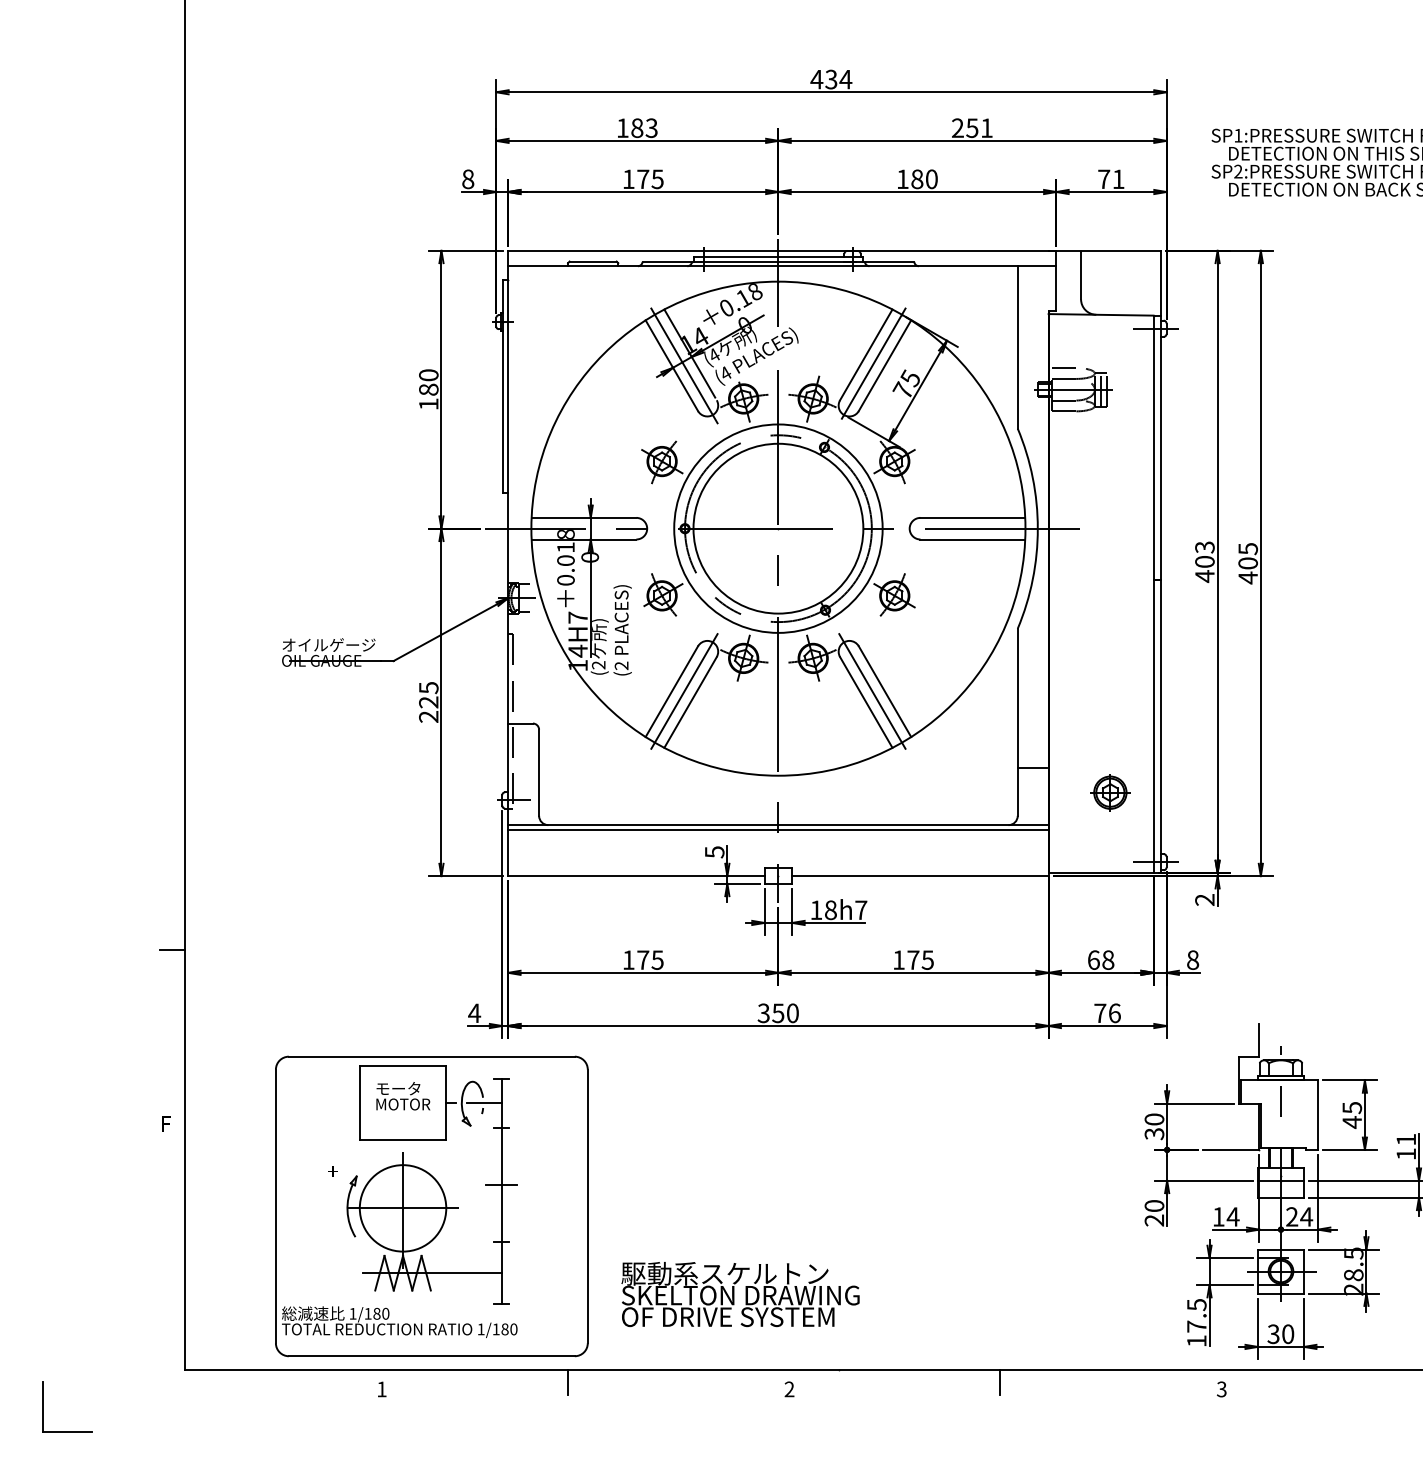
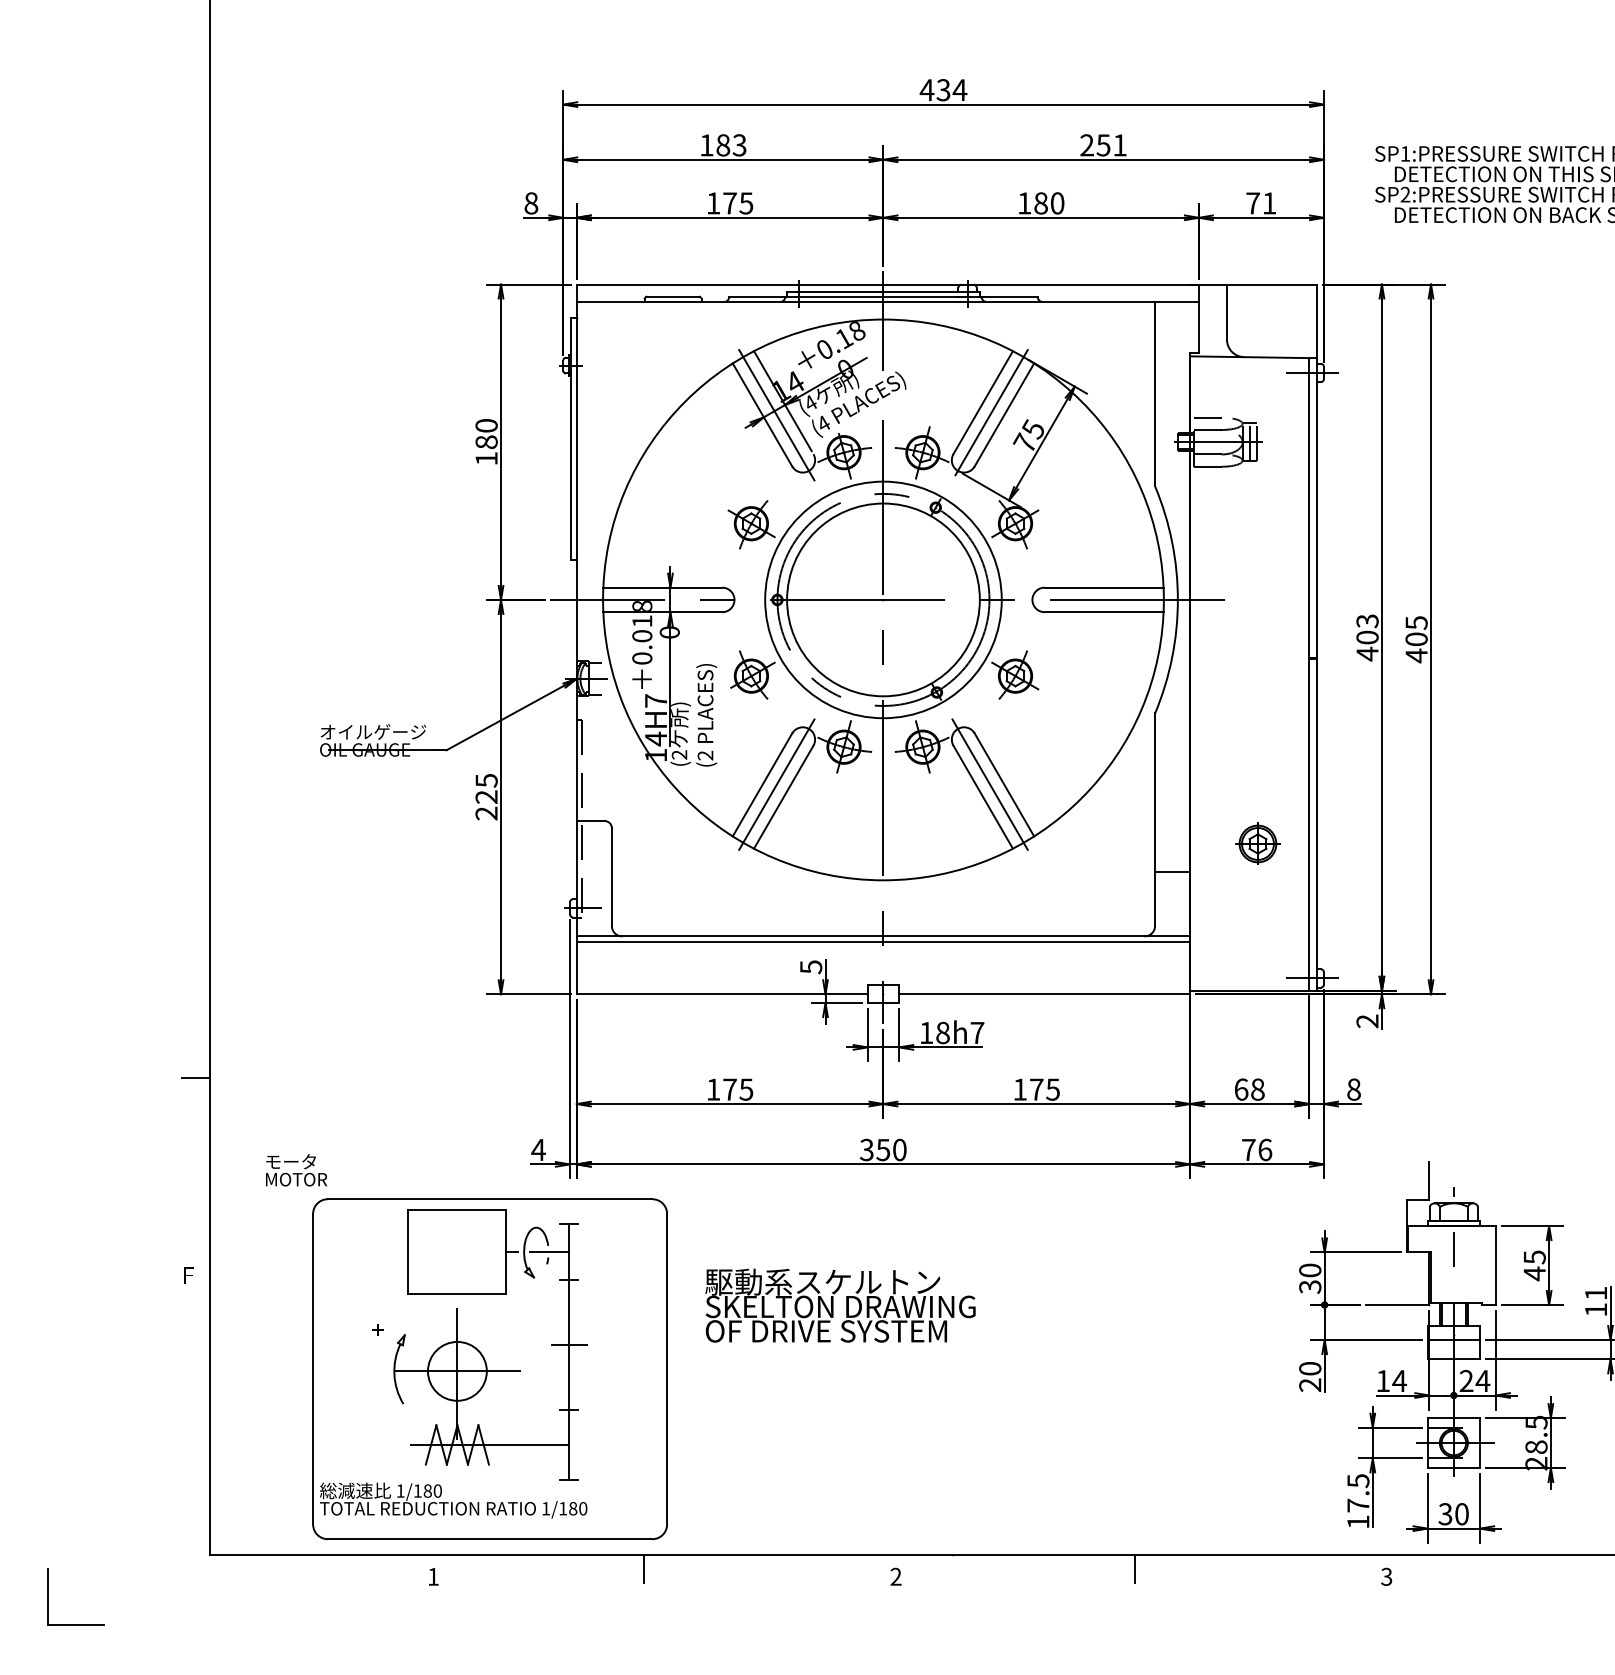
part: (1110, 792) -> (1258, 843), moved
text: (403, 1096) -> (296, 1170), moved
circle: (402, 1208) -> (456, 1371), size x0.6
text: (740, 1294) -> (840, 1305), moved

